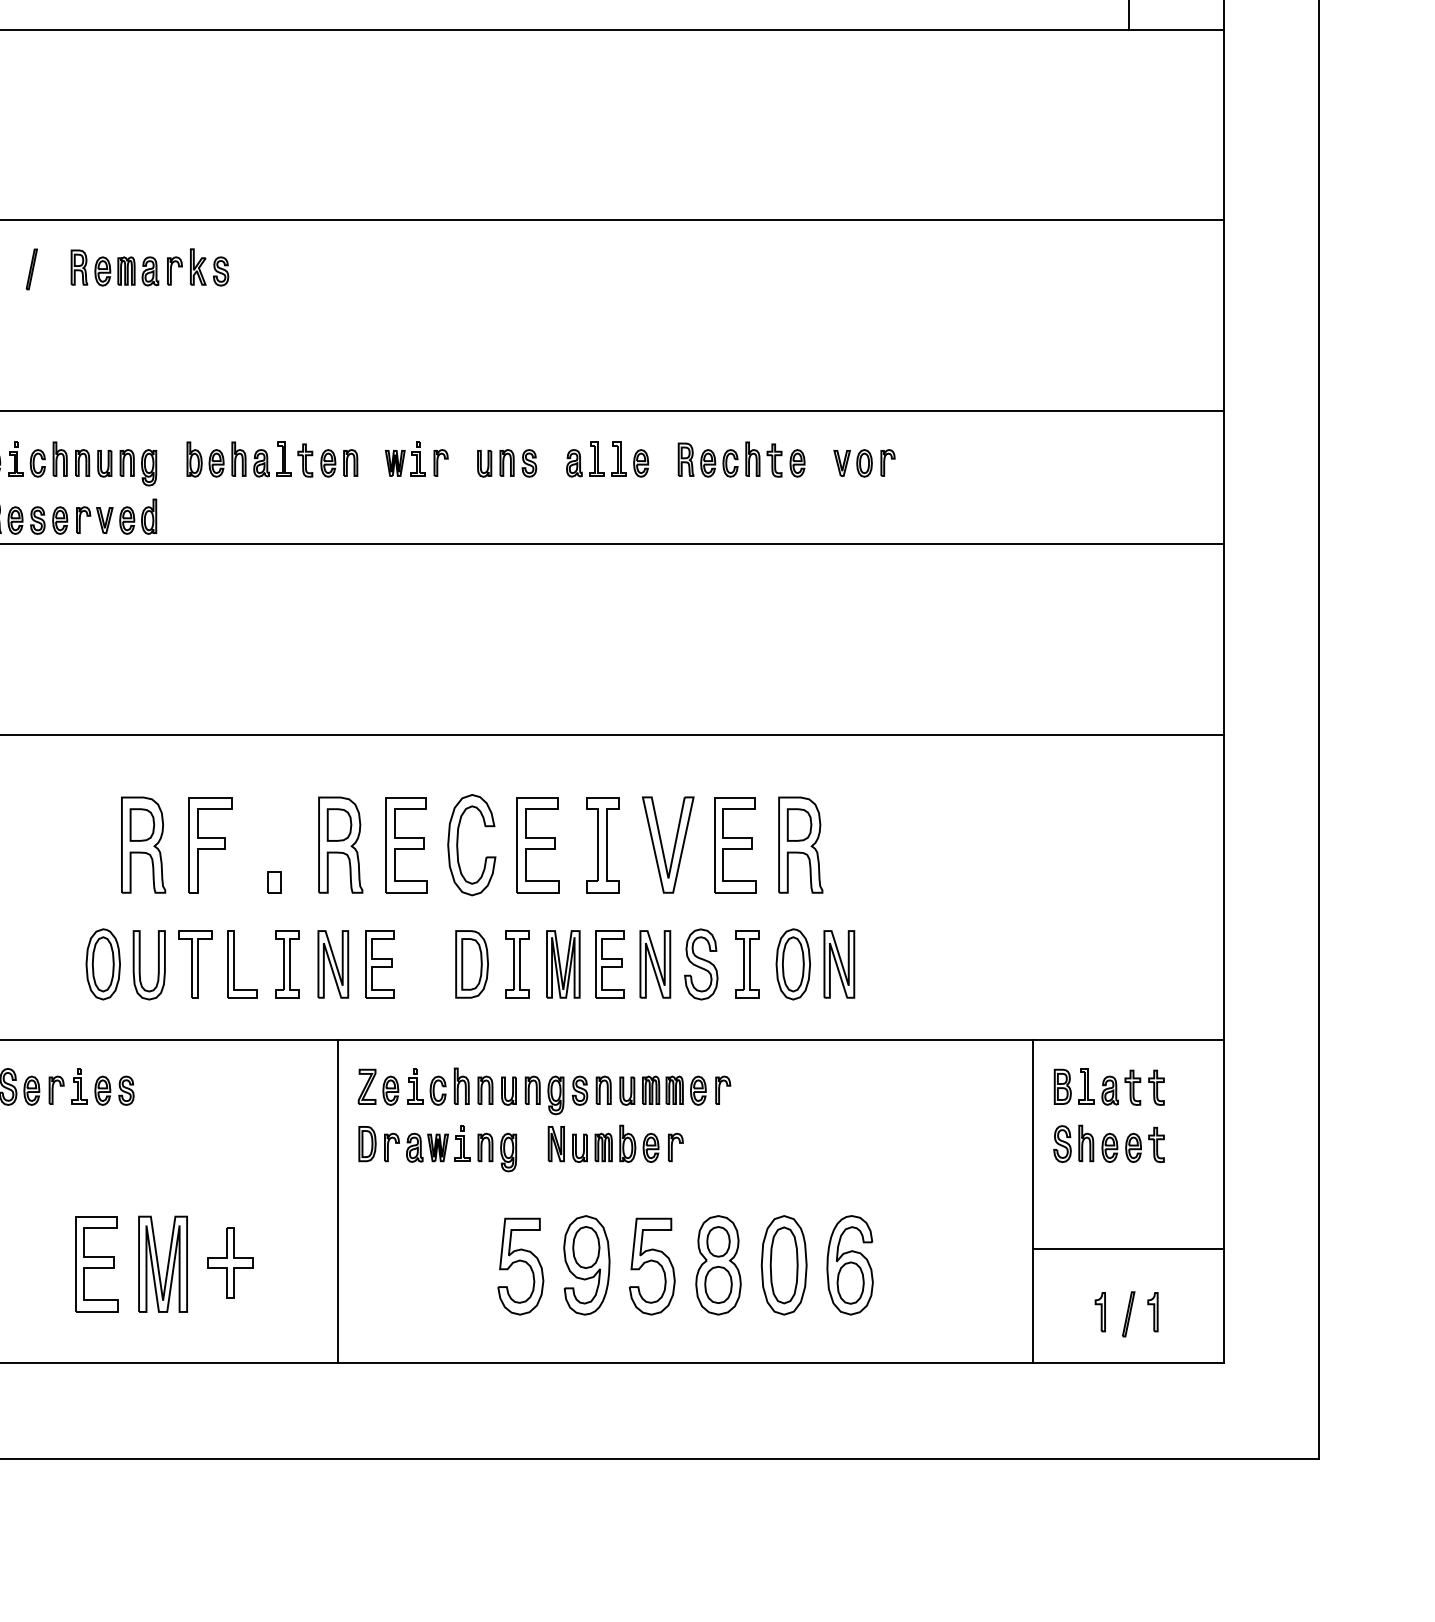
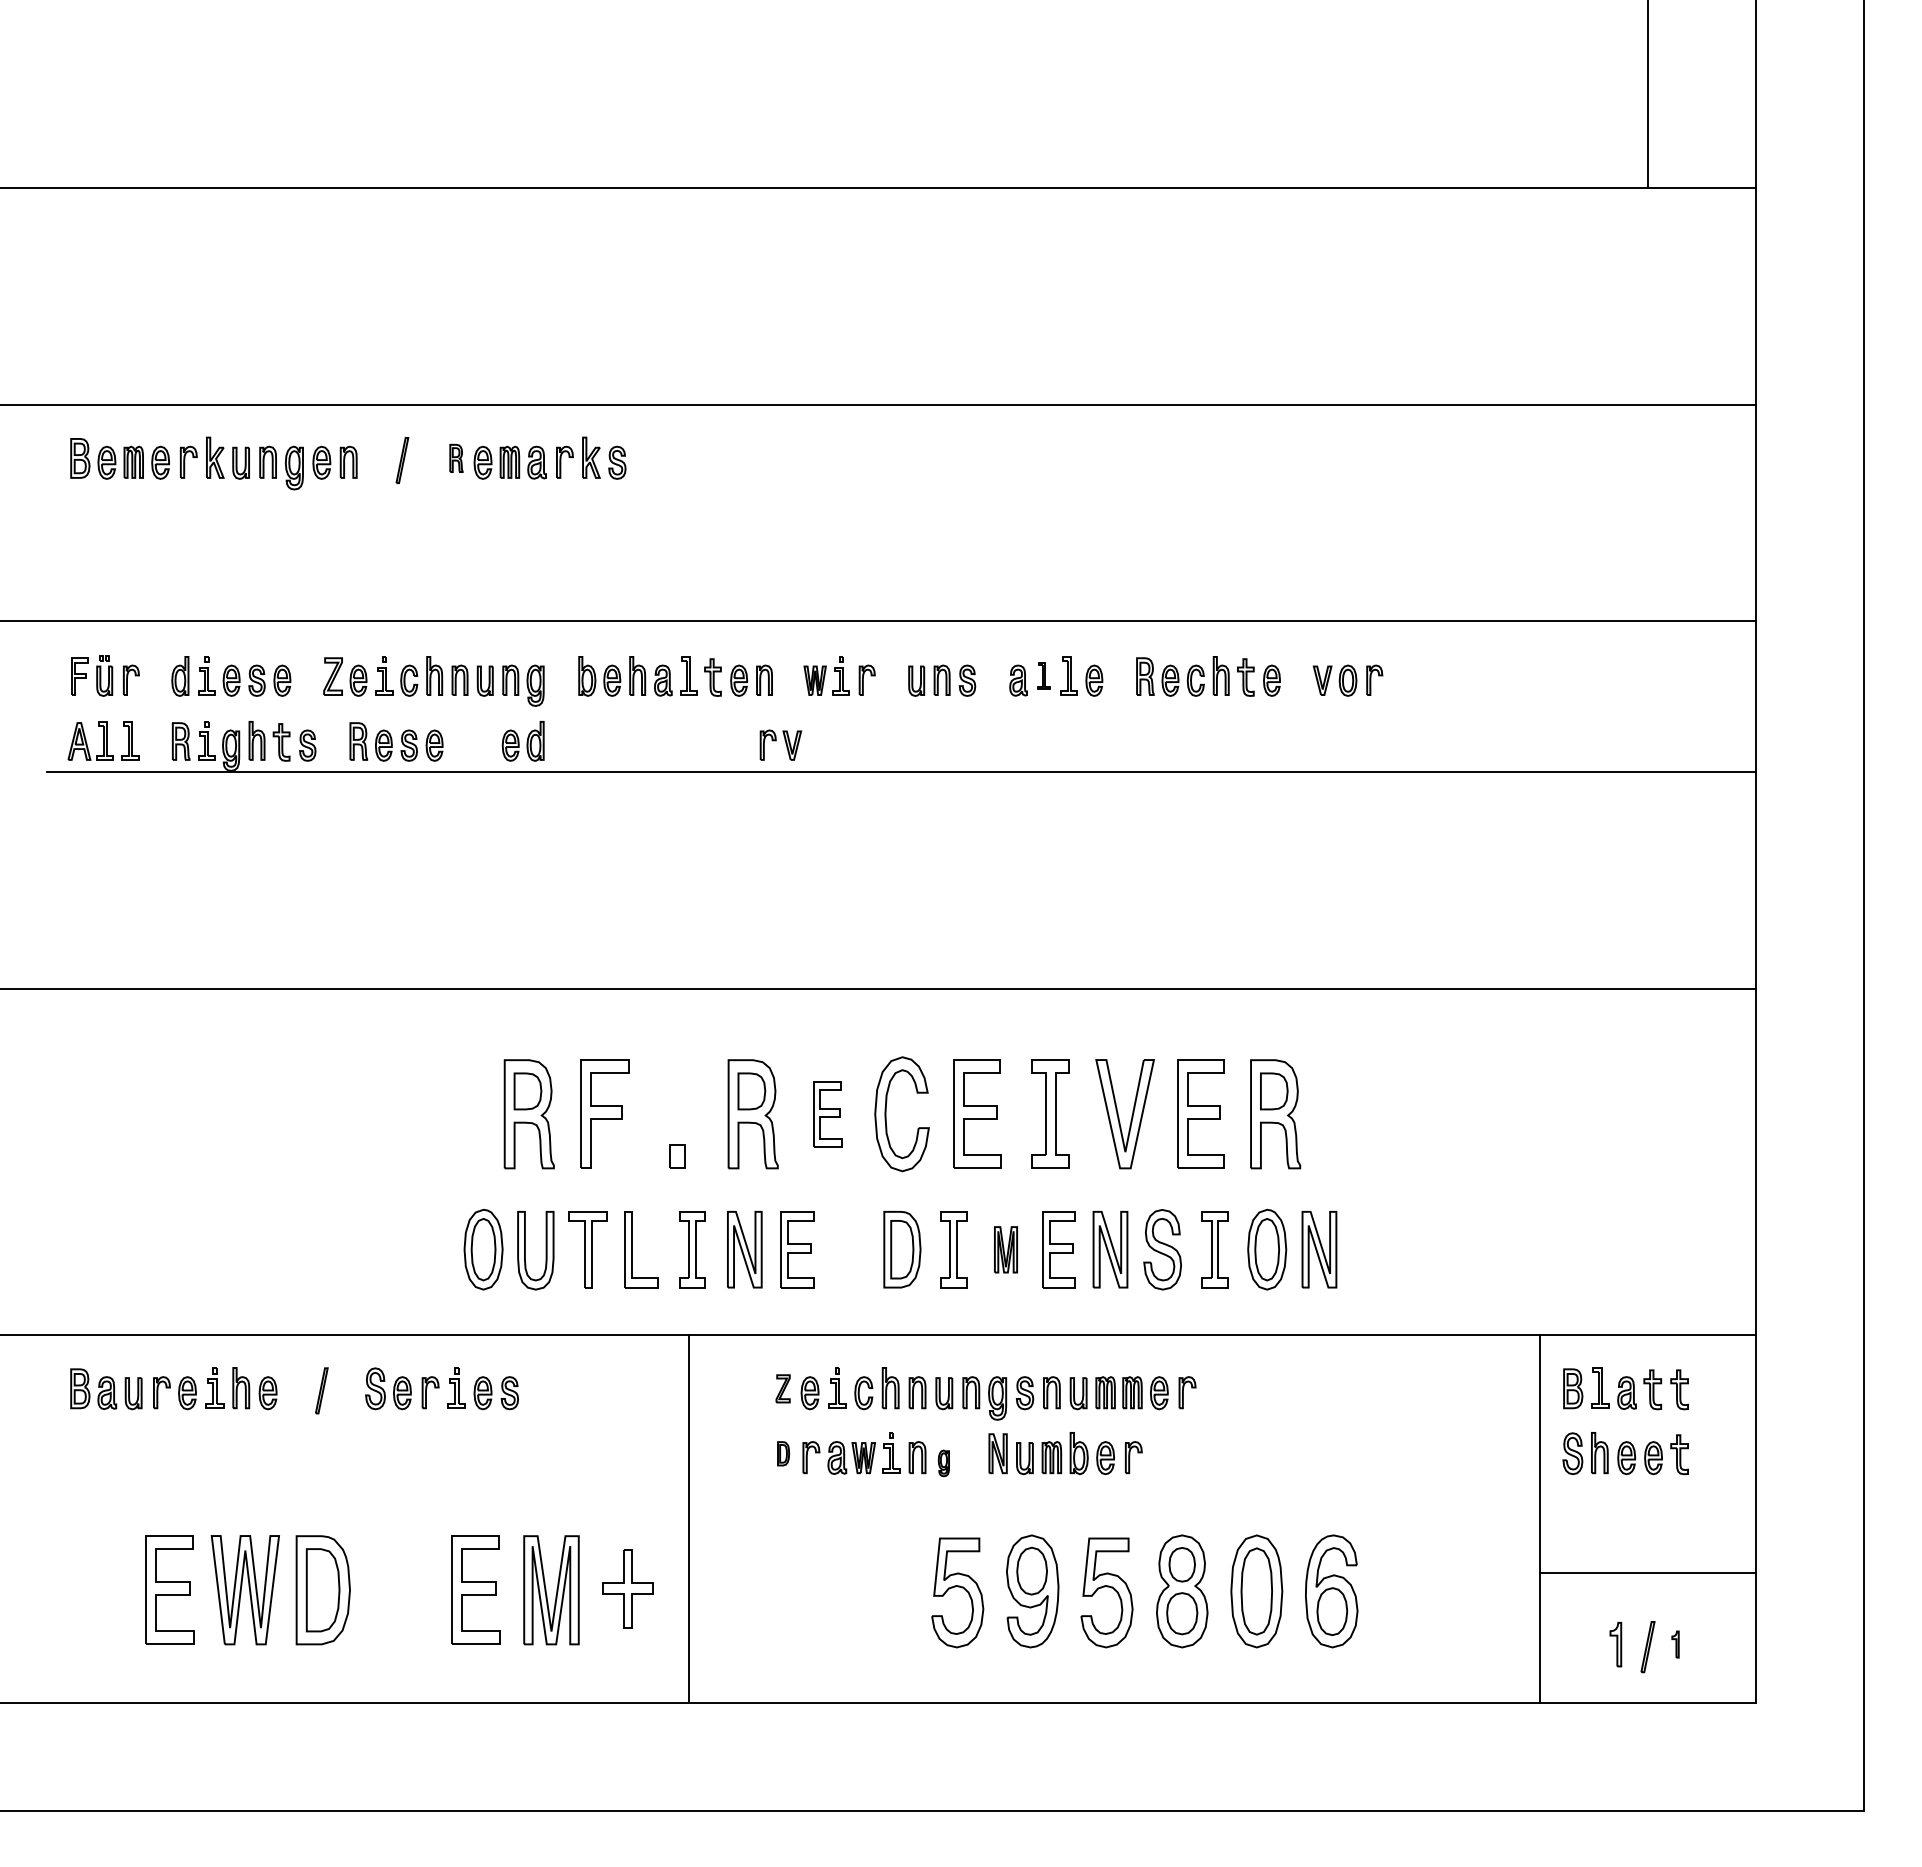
part: (79, 267) -> (456, 458), size x0.7
part: (596, 458) -> (1043, 675), size x0.7
part: (94, 519) -> (780, 744), moved
part: (406, 844) -> (827, 1113), size x0.6
part: (562, 964) -> (1005, 1249), size x0.6
part: (366, 1086) -> (782, 1388), size x0.7
part: (367, 1143) -> (783, 1453), size x0.6
part: (508, 1152) -> (943, 1463), size x0.6
line: (338, 1201) -> (689, 1518), moved
part: (1152, 1312) -> (1675, 1644), size x0.6

